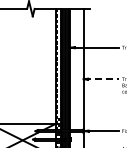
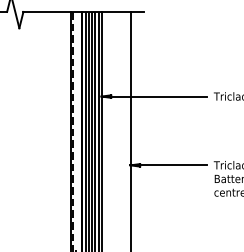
line: (101, 79) -> (169, 165), dashed -> solid

